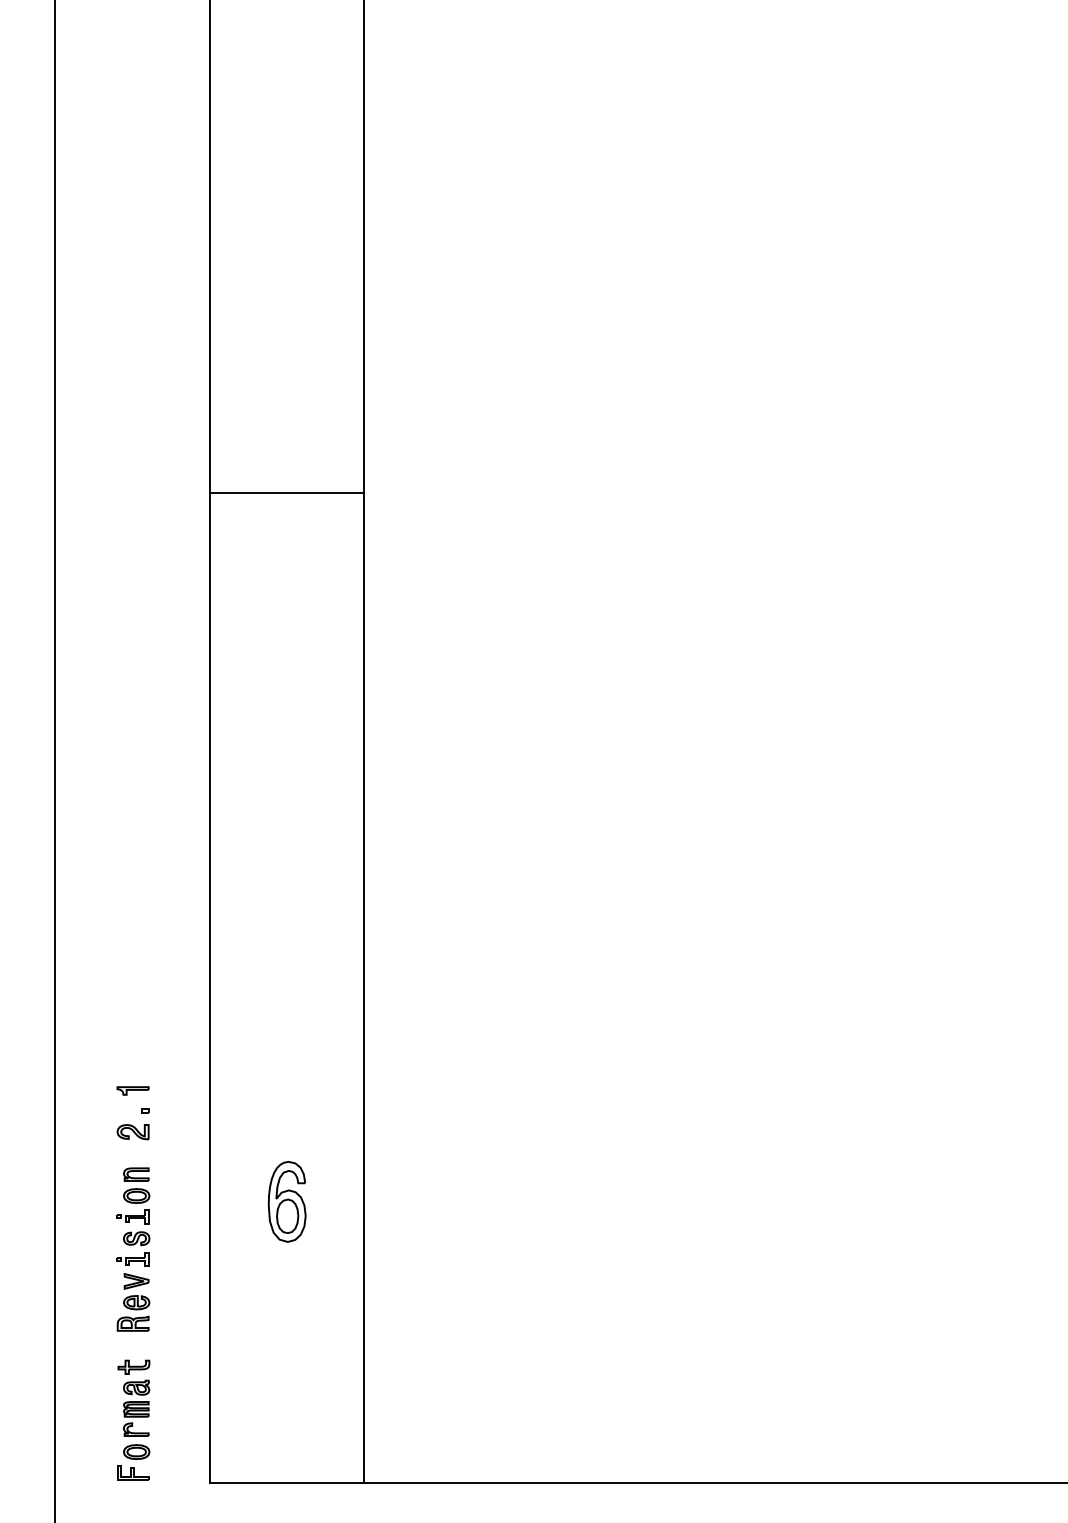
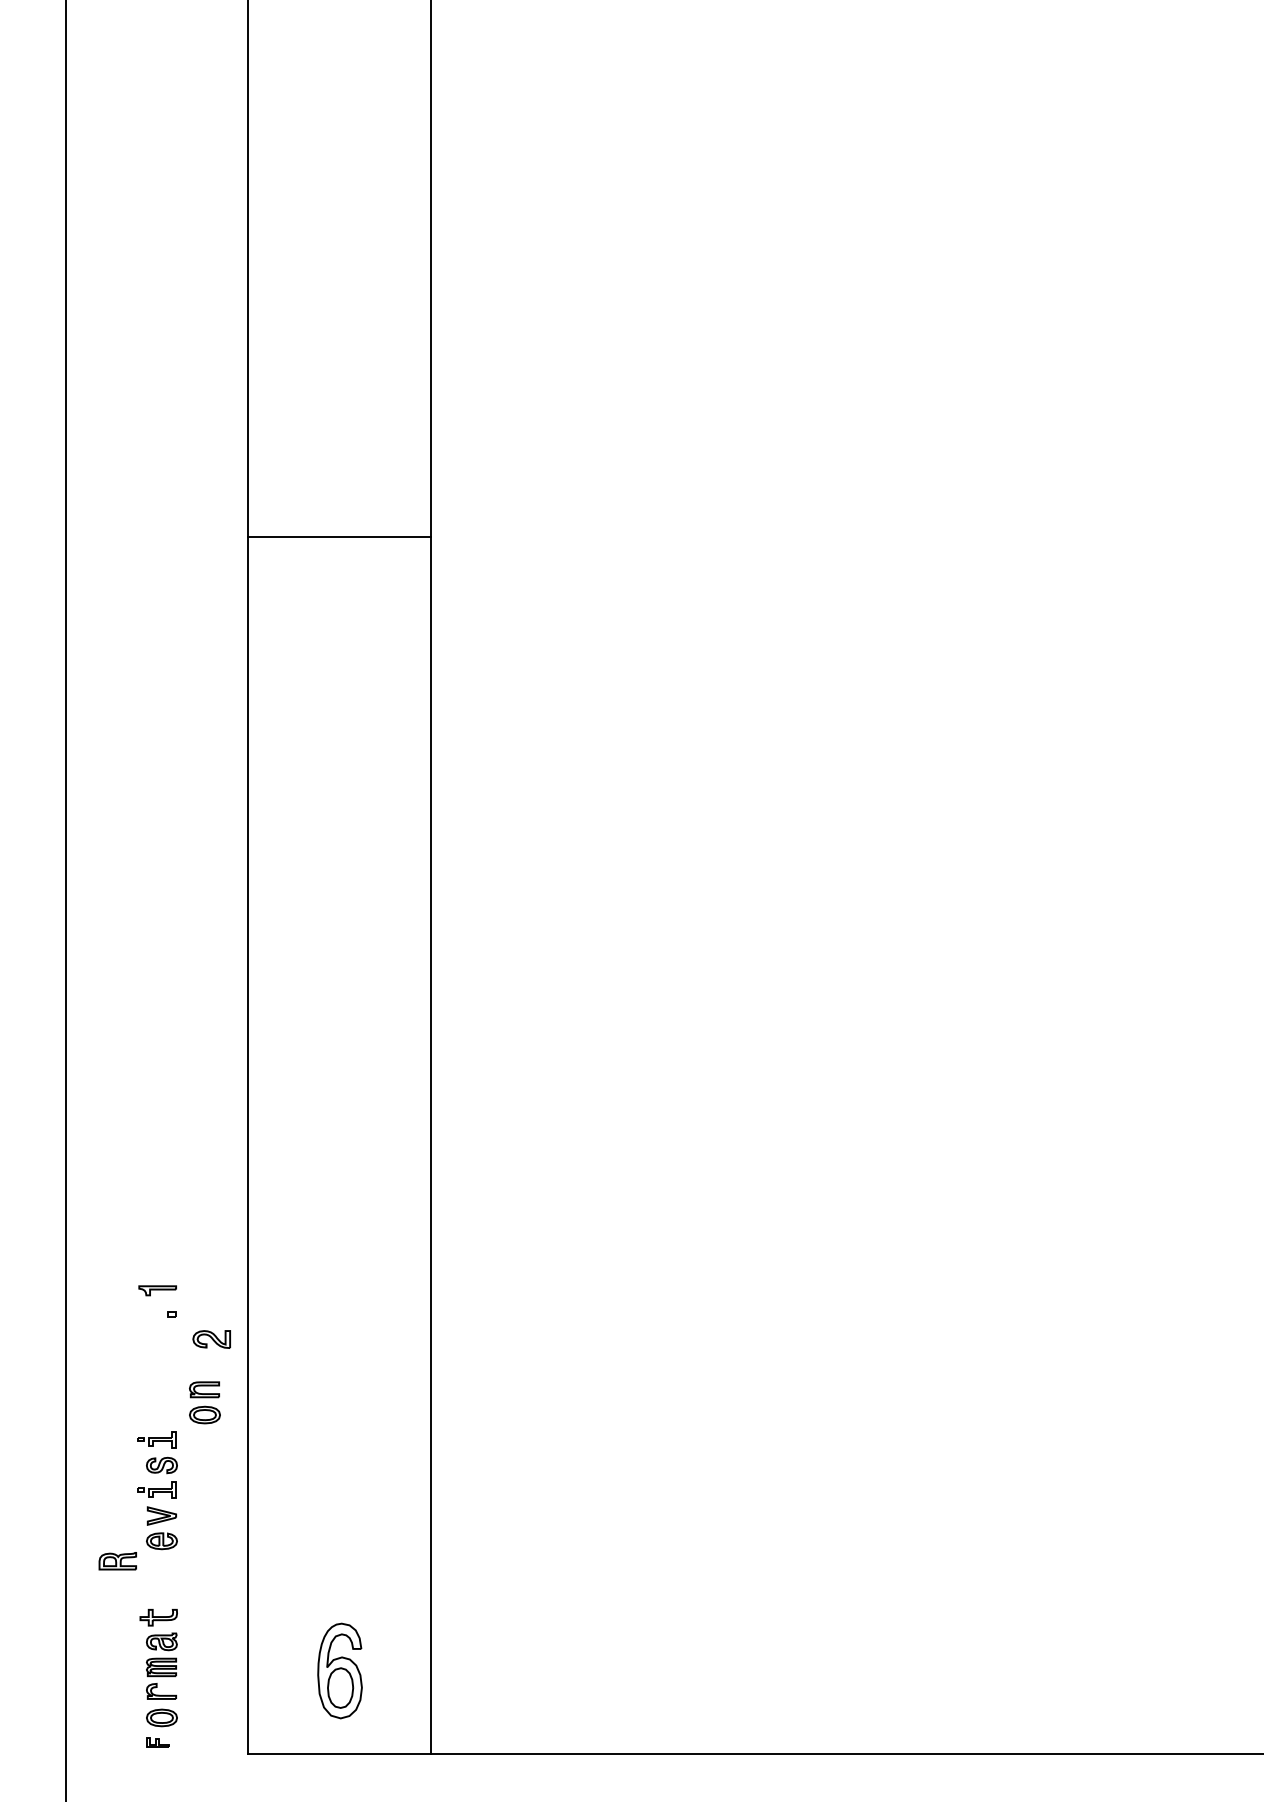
line: (286, 493) -> (339, 537), moved
part: (132, 1132) -> (211, 1339), moved
part: (136, 1185) -> (204, 1402), moved
part: (286, 1201) -> (339, 1670), moved
part: (132, 1324) -> (117, 1561), moved
part: (132, 1472) -> (157, 1742), size x0.6

